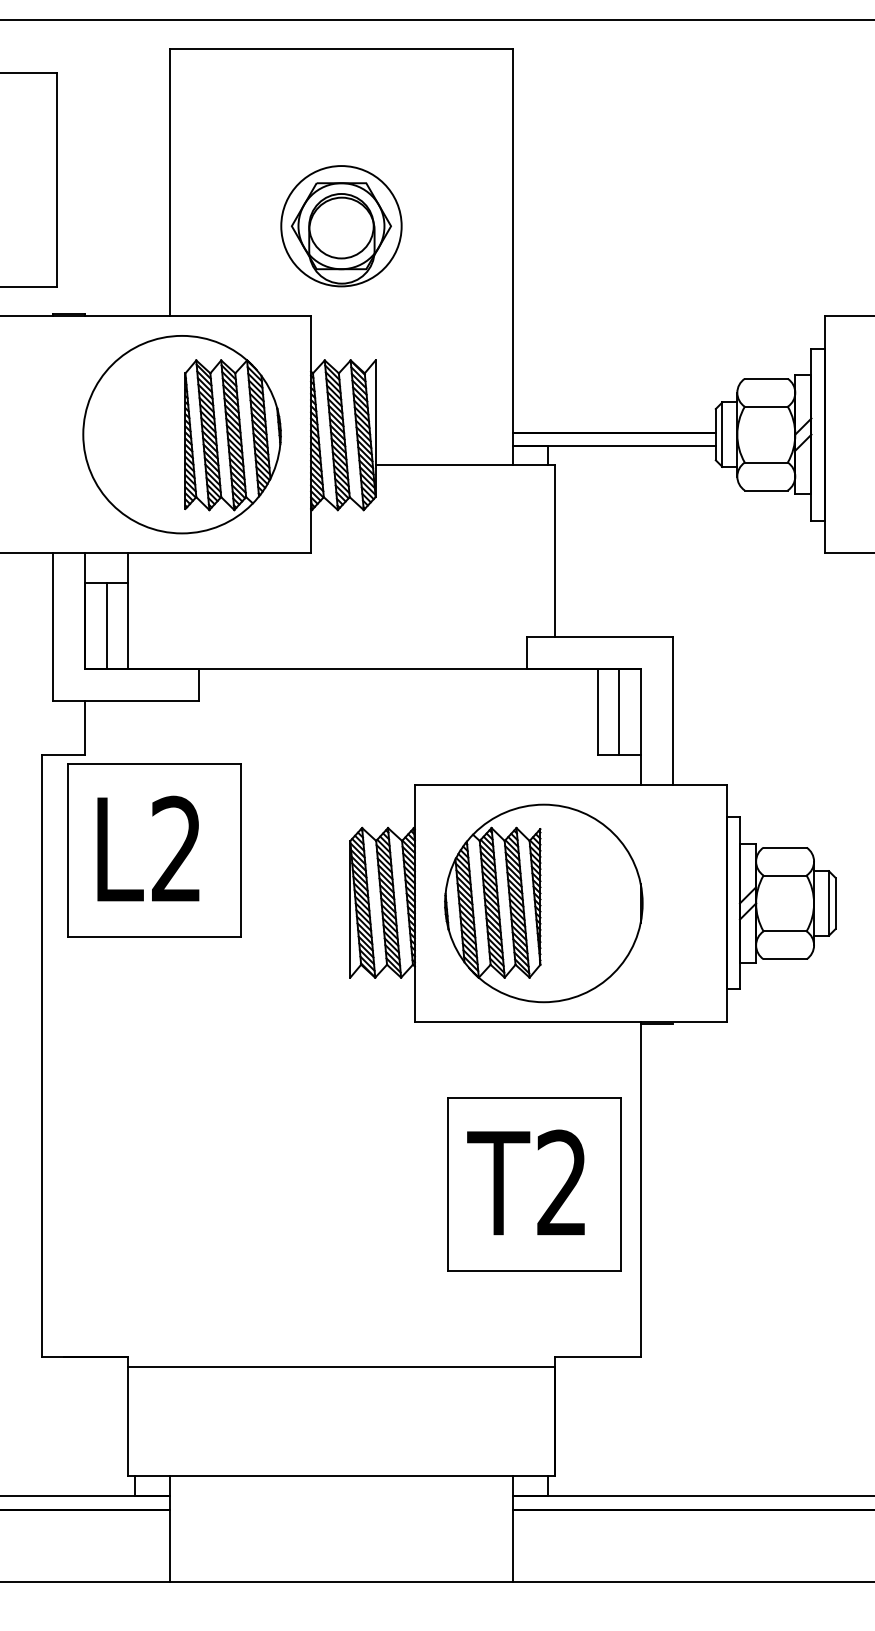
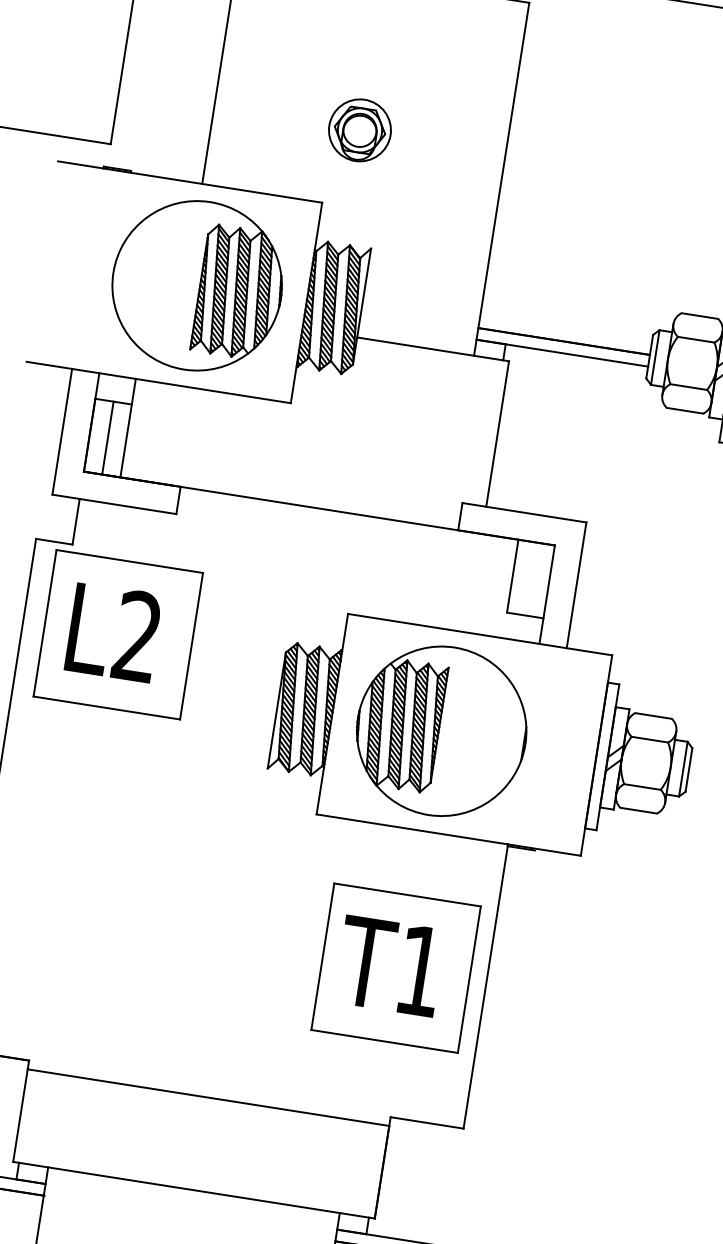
part: (341, 226) -> (359, 130), size x0.6
line: (619, 712) -> (531, 579), removed
text: (561, 1182) -> (419, 970), T2 -> T1

